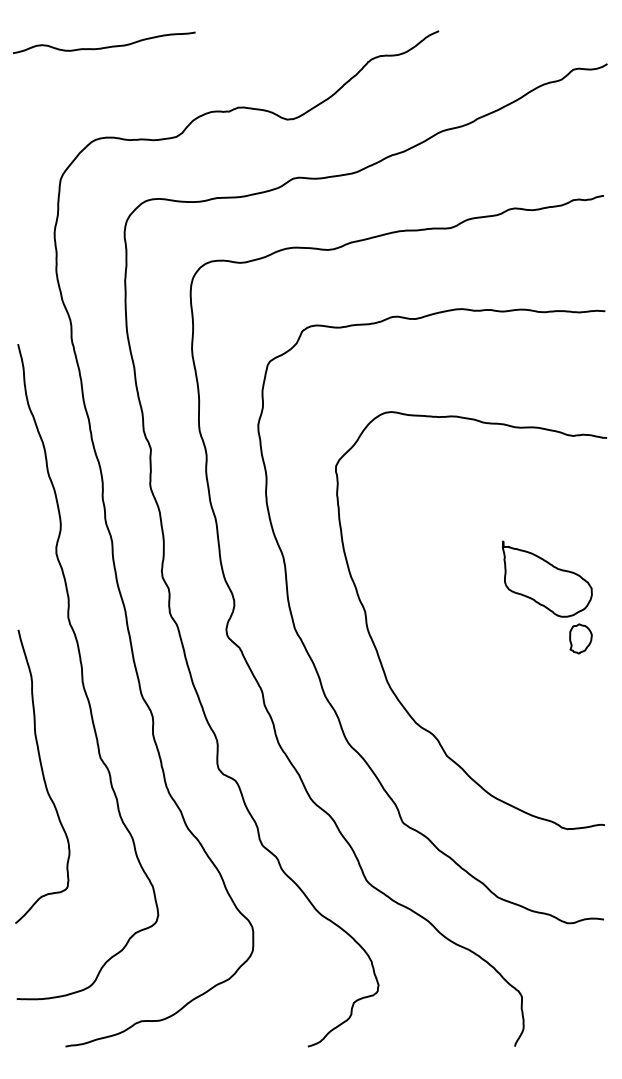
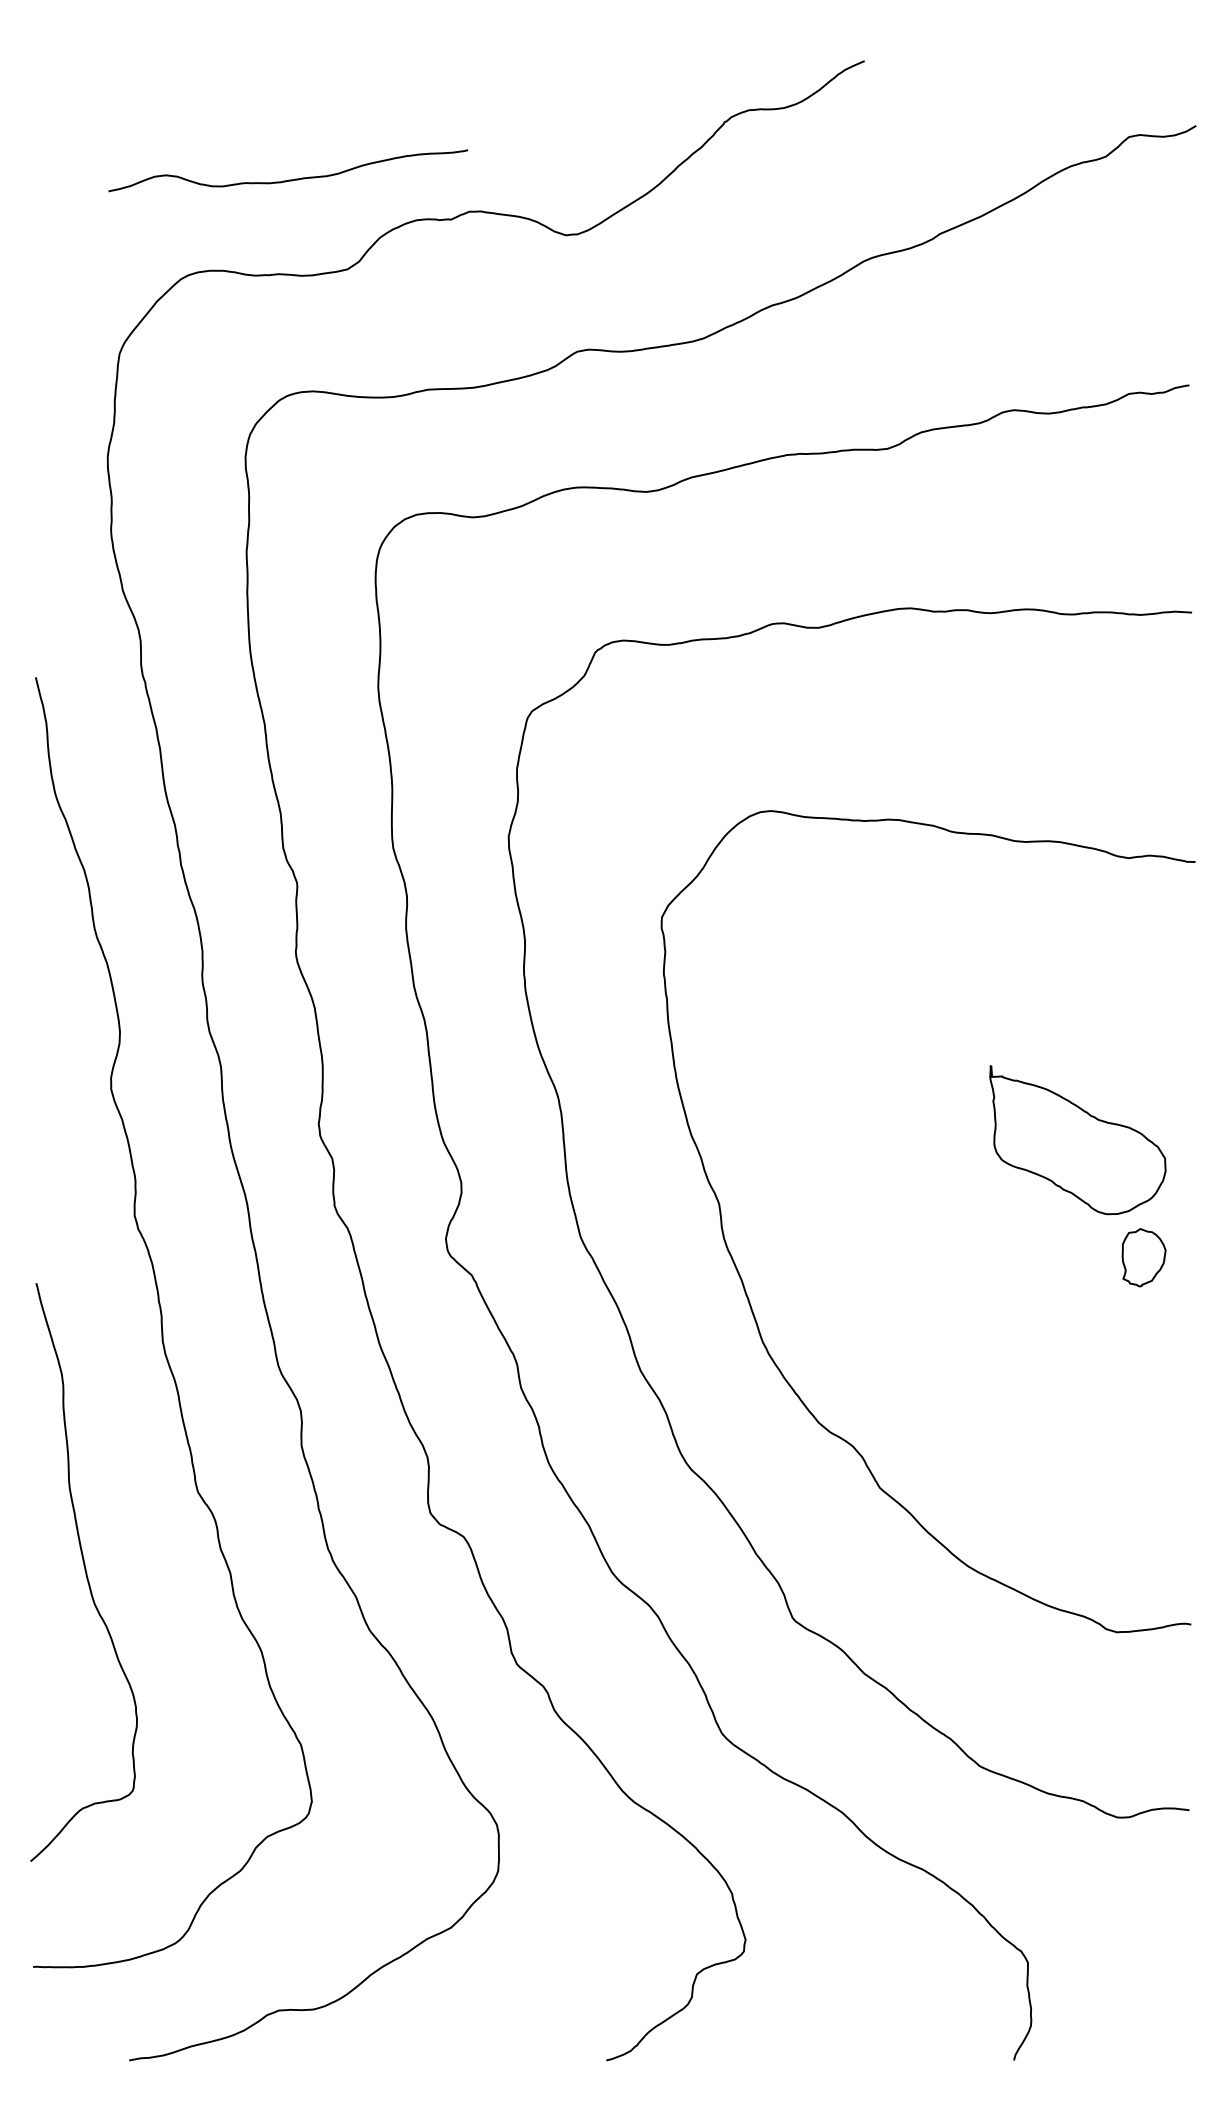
curve: (105, 46) -> (290, 177), moved
curve: (42, 776) -> (83, 1571), moved

